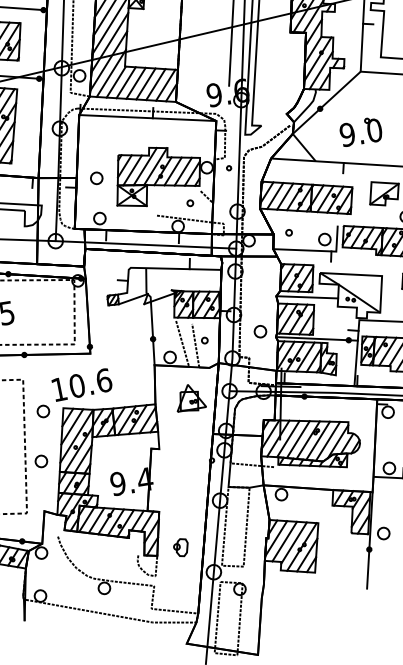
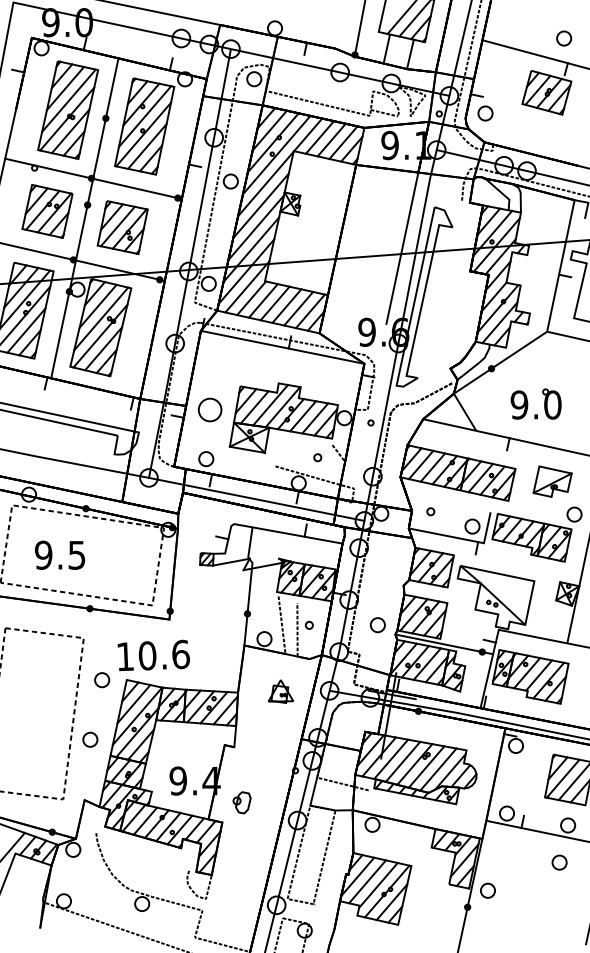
part: (96, 178) -> (209, 410), size x1.6
line: (307, 297) -> (440, 592), removed
part: (189, 398) -> (280, 691), size x0.7
part: (180, 547) -> (241, 802), moved

